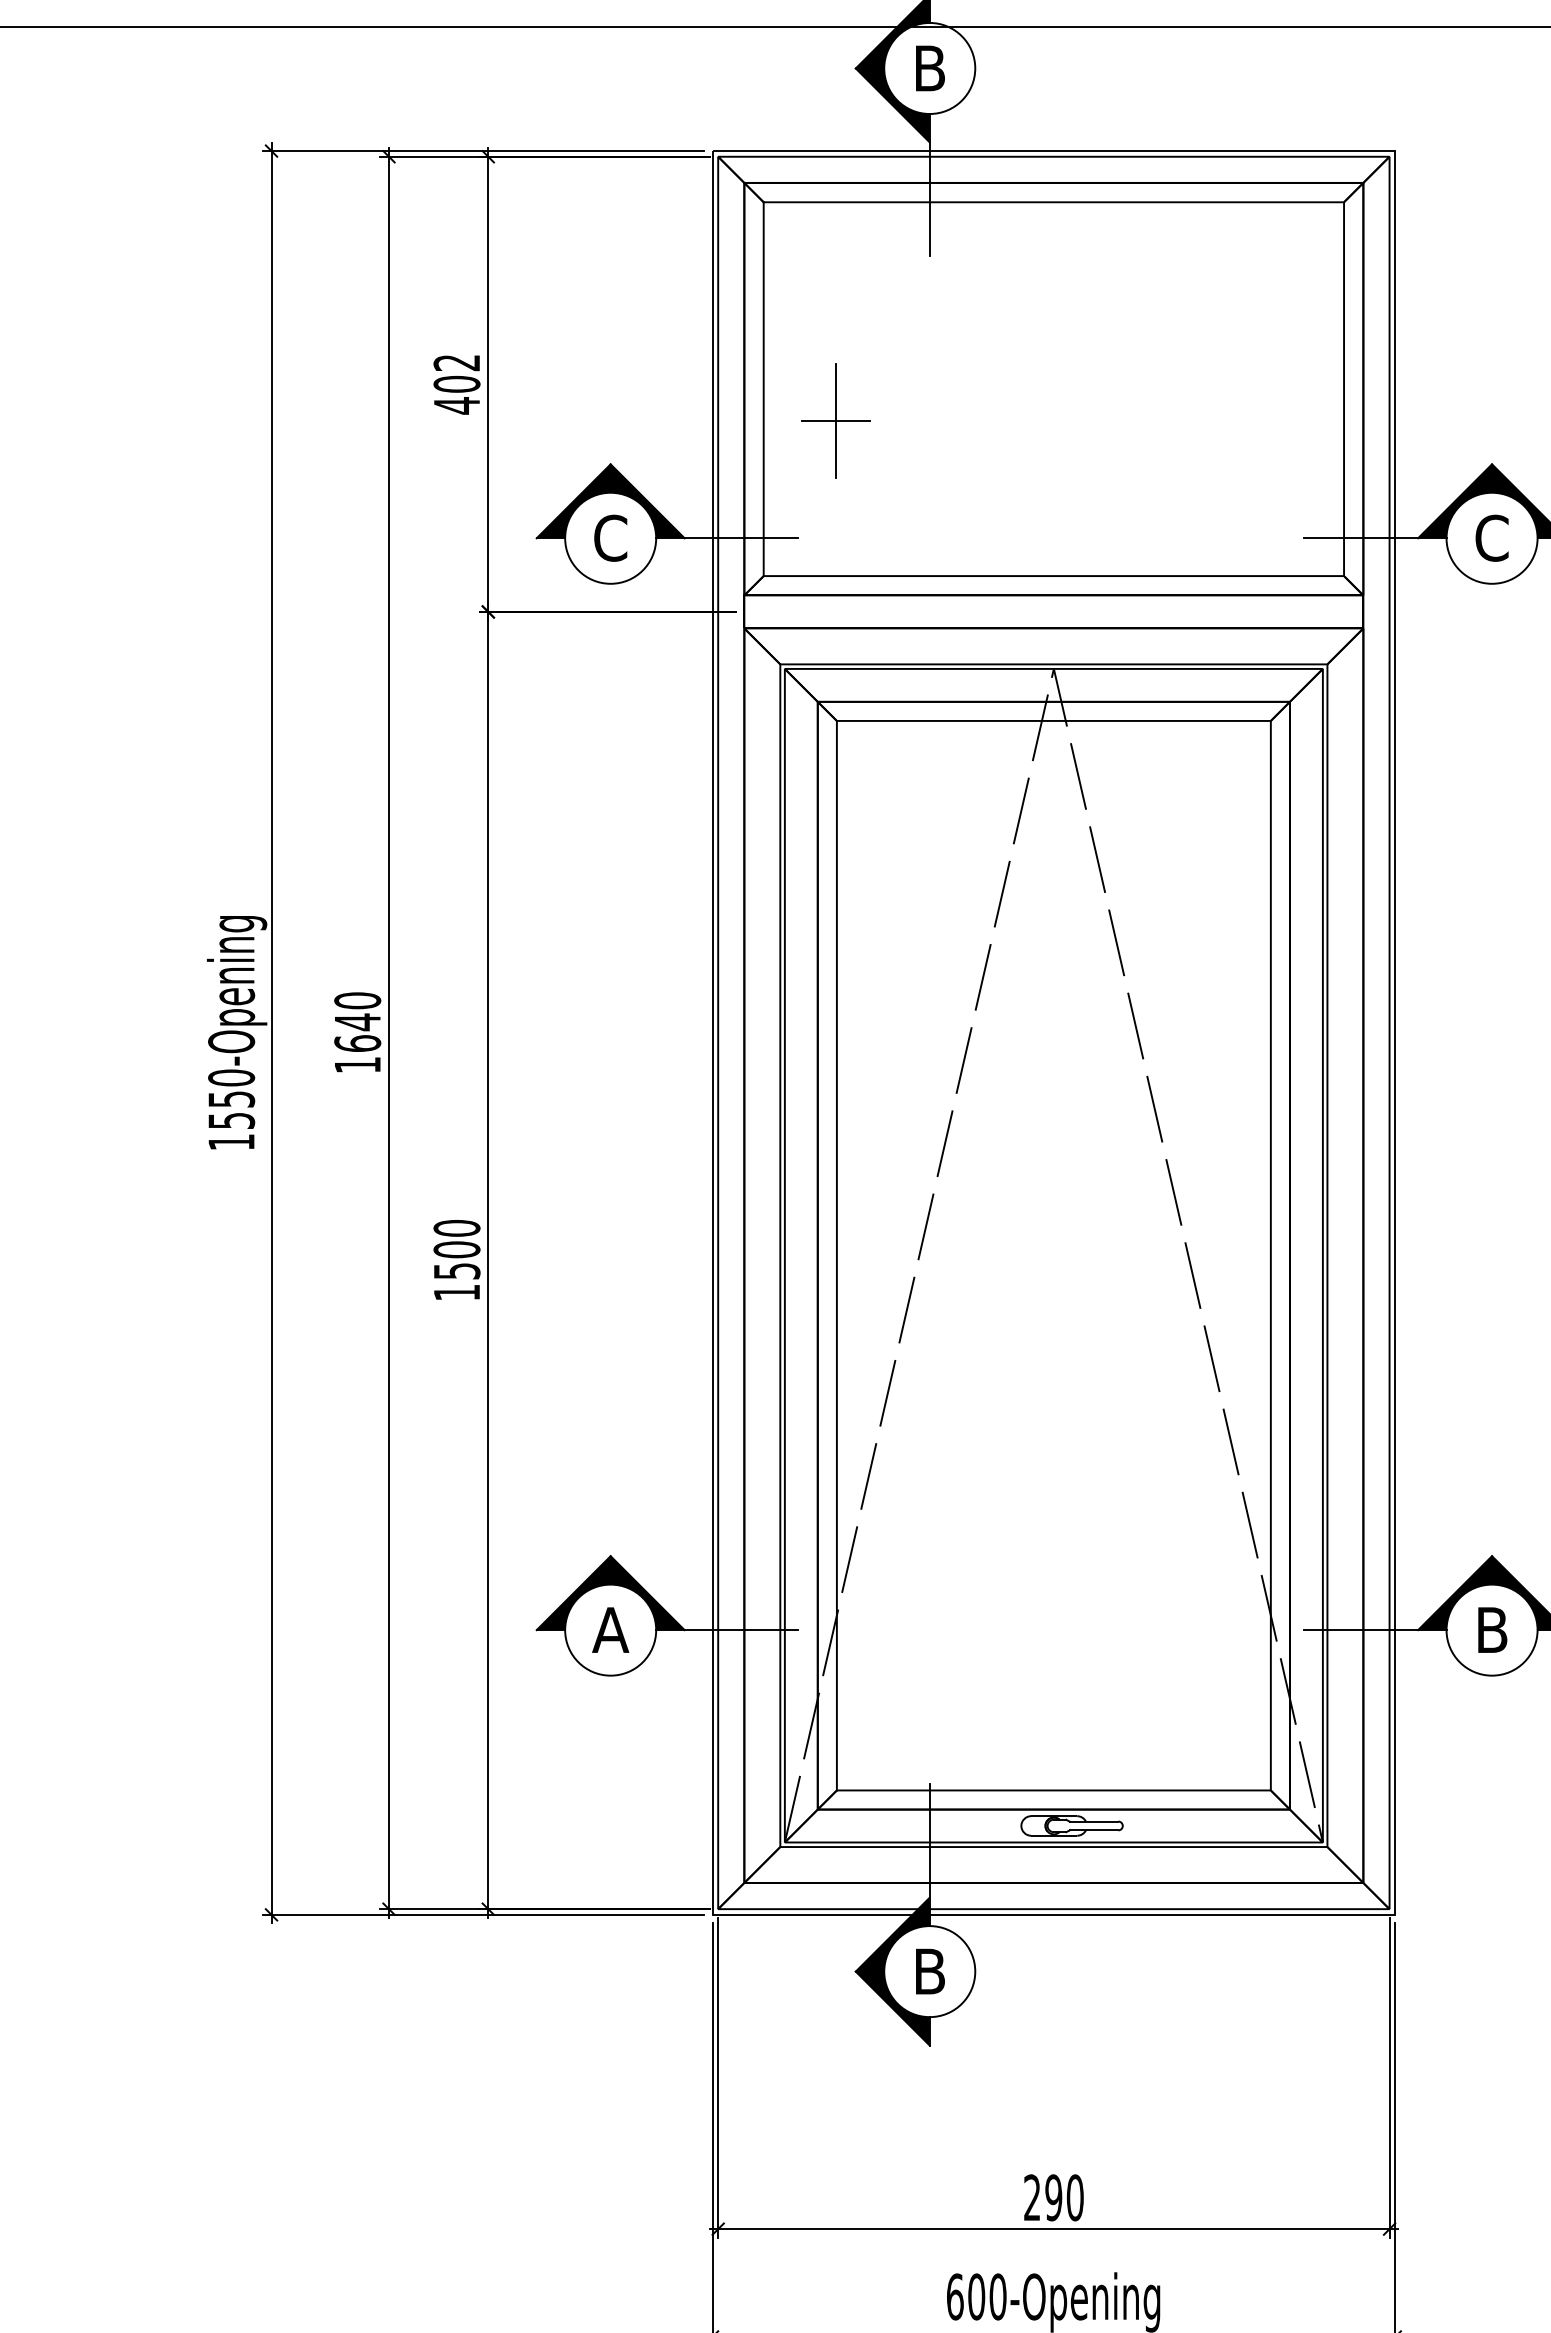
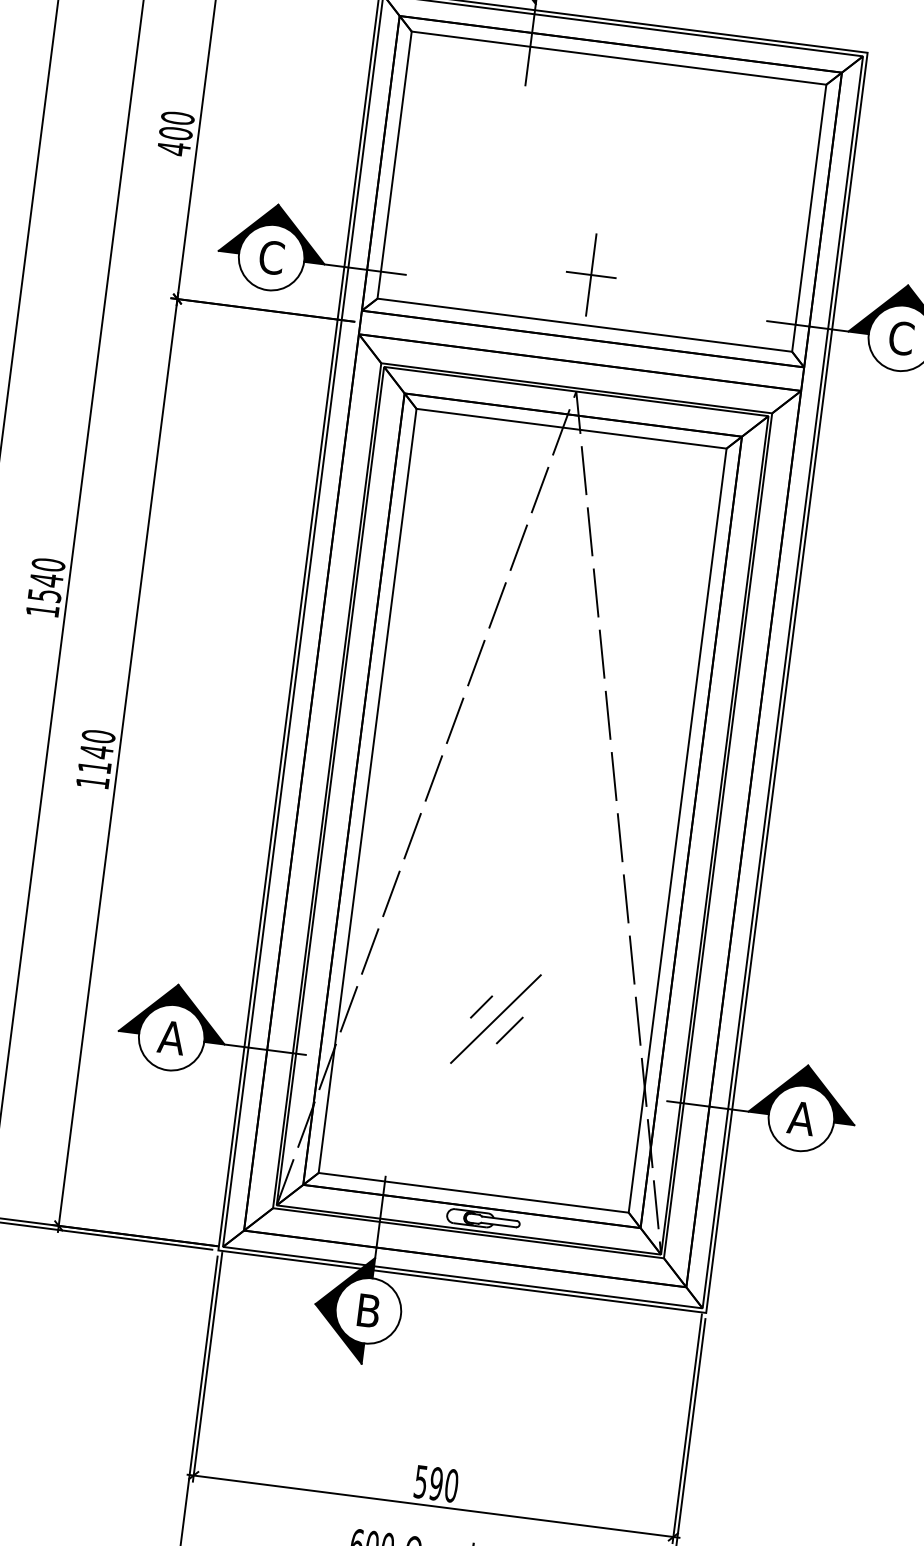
text: (456, 362) -> (177, 117), 402 -> 400
part: (835, 420) -> (591, 274), moved
text: (357, 1043) -> (44, 595), 1640 -> 1540
text: (456, 1260) -> (95, 759), 1500 -> 1140
part: (1053, 1547) -> (495, 1019), added
text: (1491, 1629) -> (801, 1117), B -> A
text: (1032, 2197) -> (421, 1481), 290 -> 590

